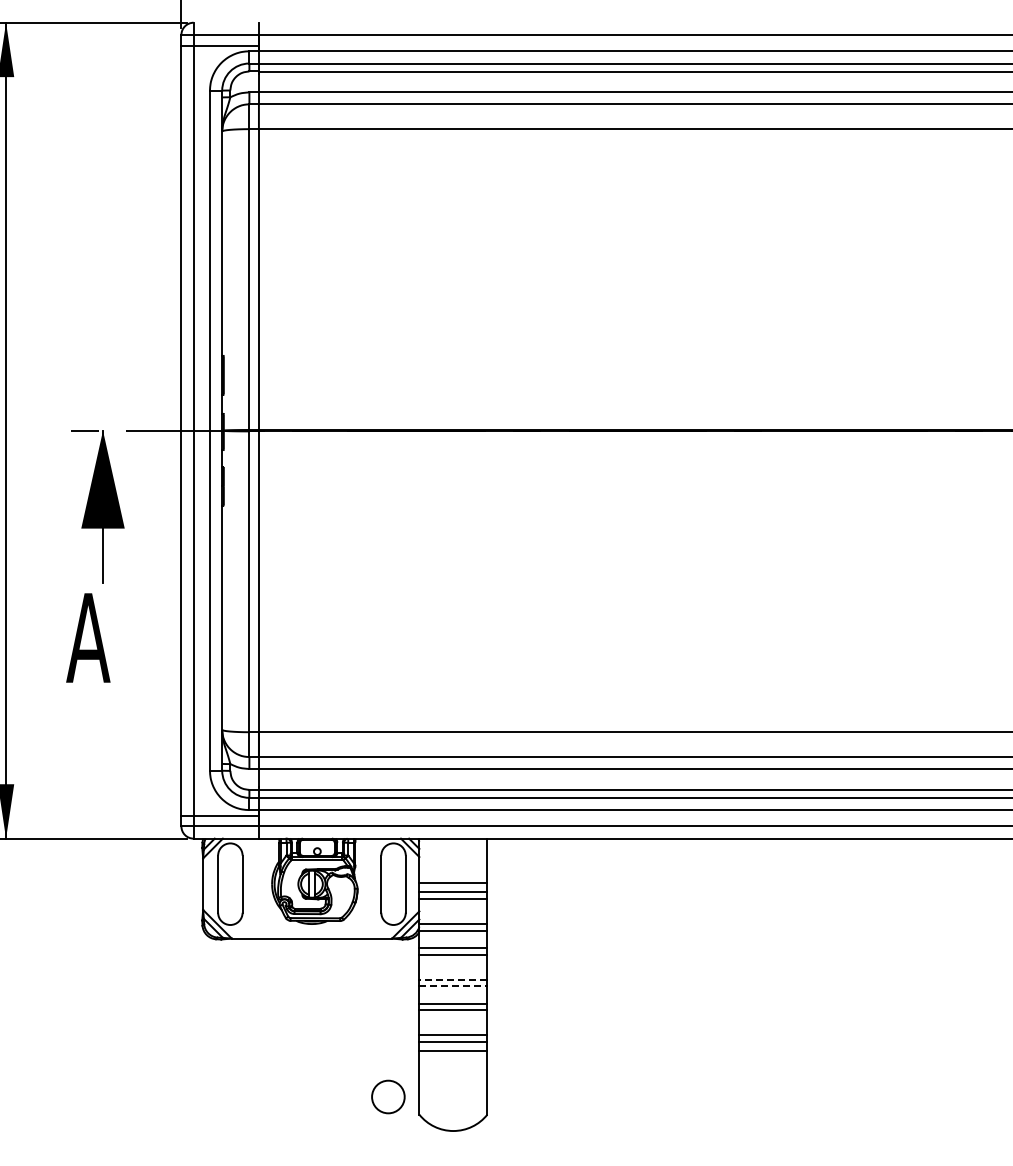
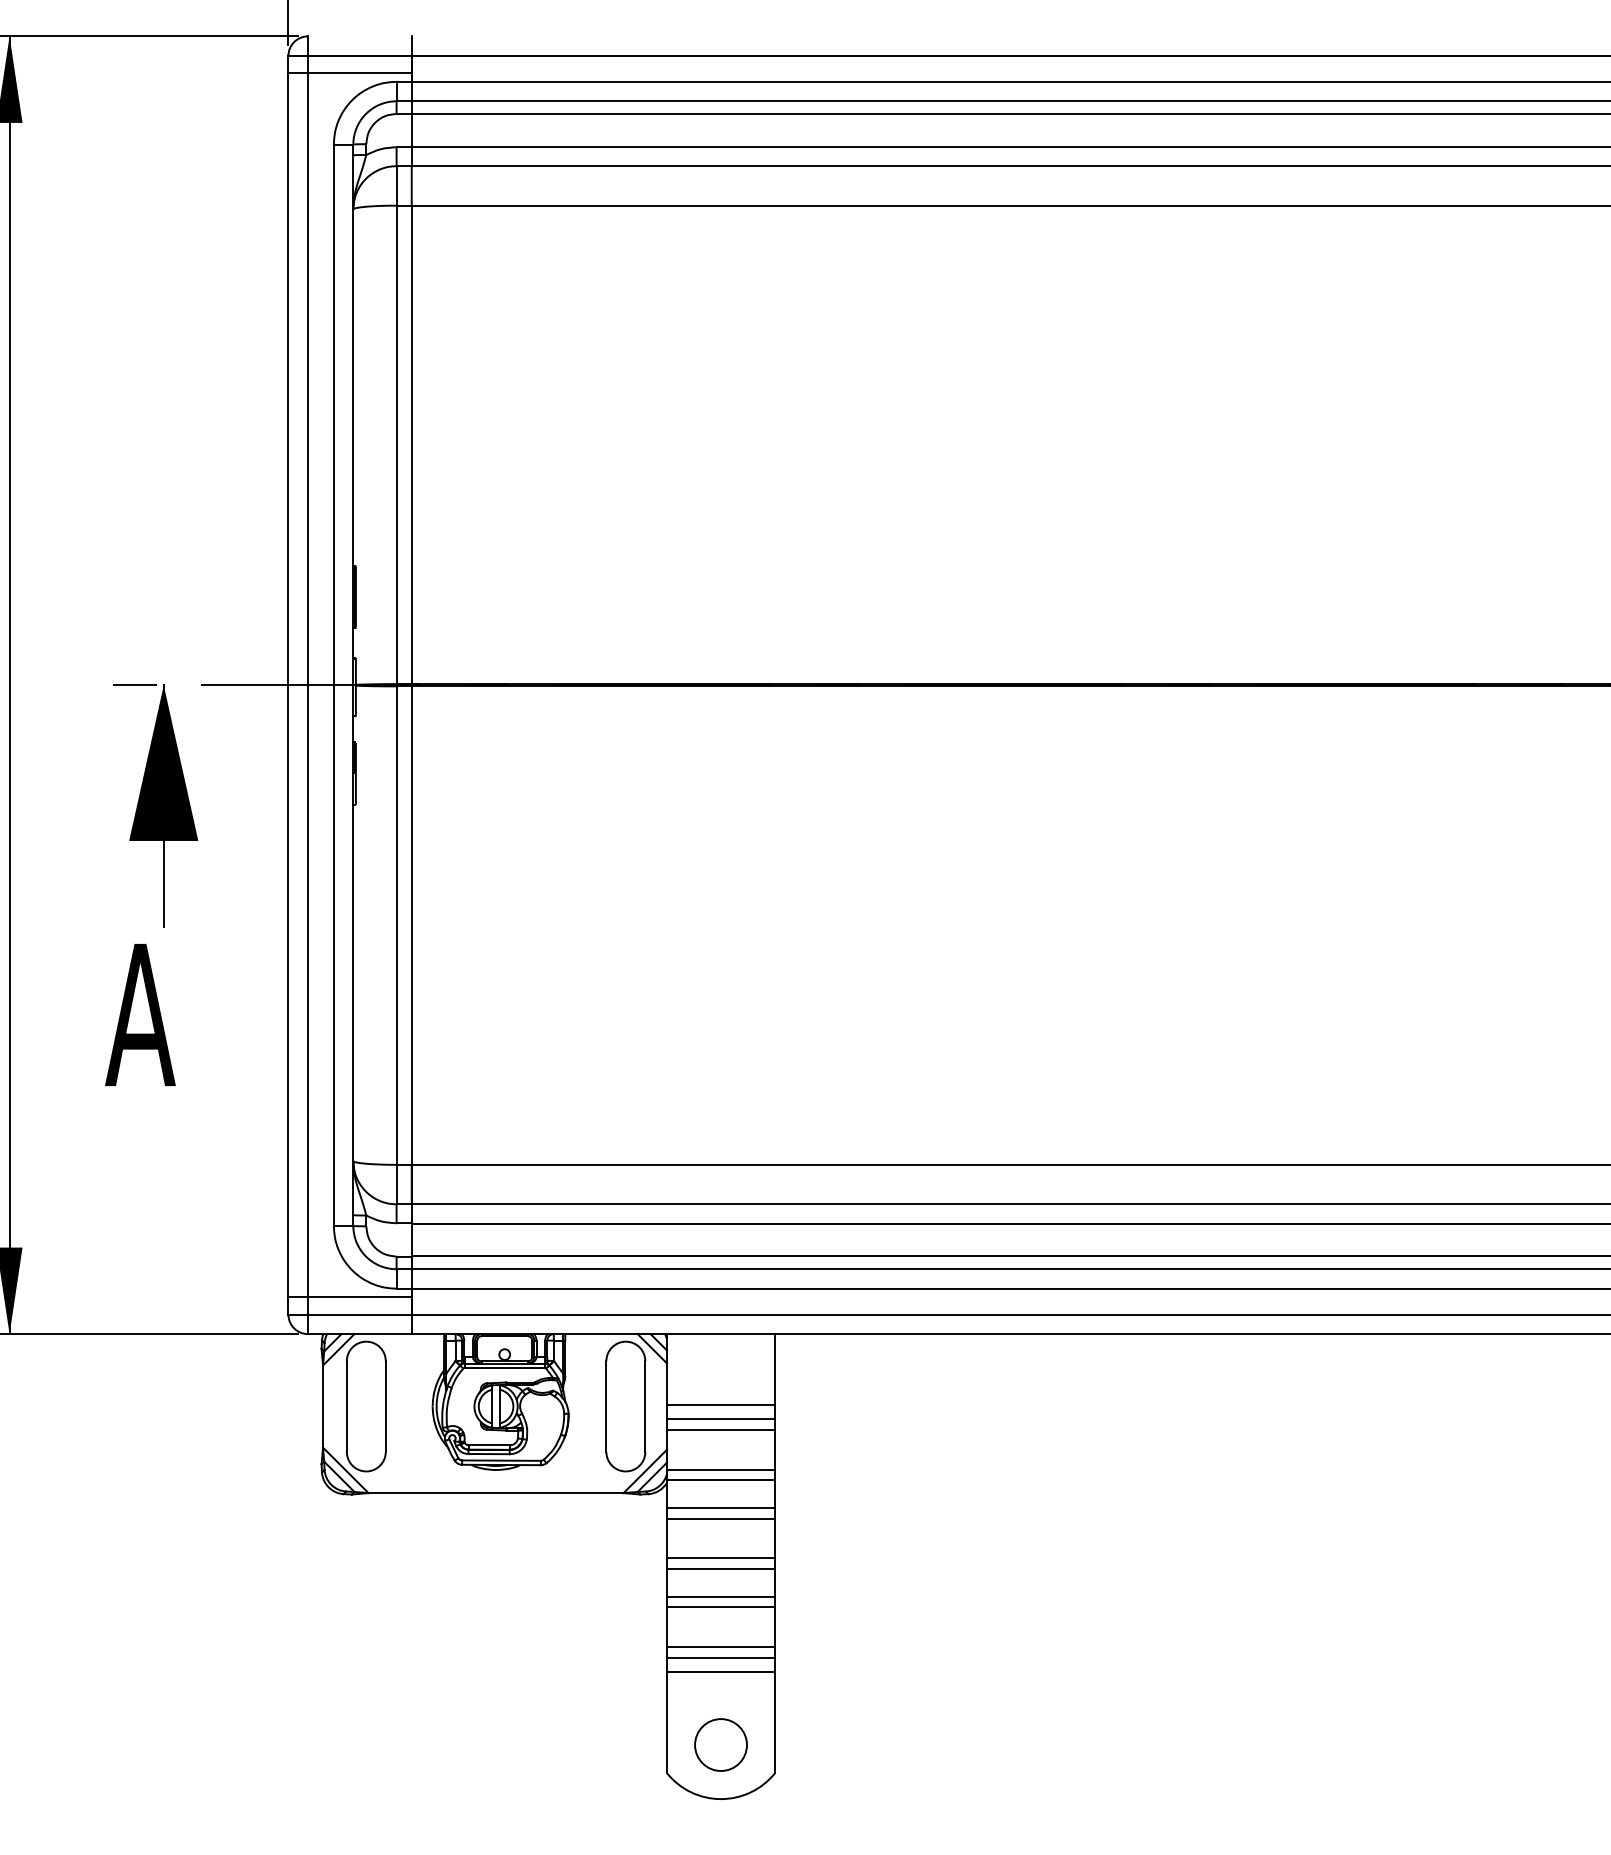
line: (453, 979) -> (721, 1558), dashed -> solid
line: (453, 986) -> (721, 1569), dashed -> solid
circle: (388, 1096) -> (721, 1744), moved

